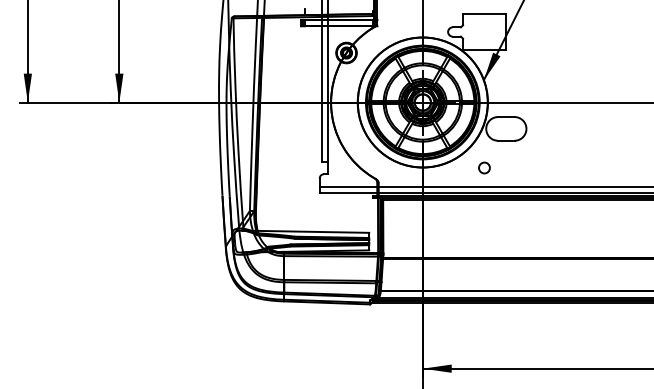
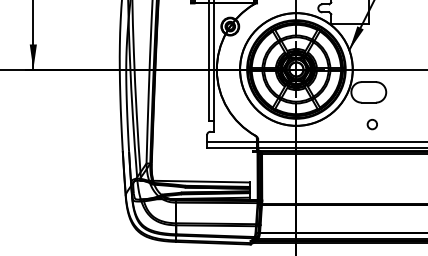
circle: (484, 167) -> (372, 124), moved

